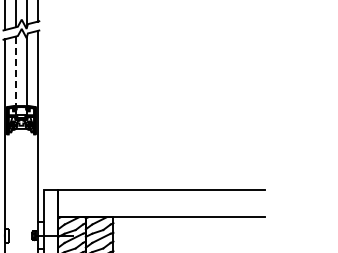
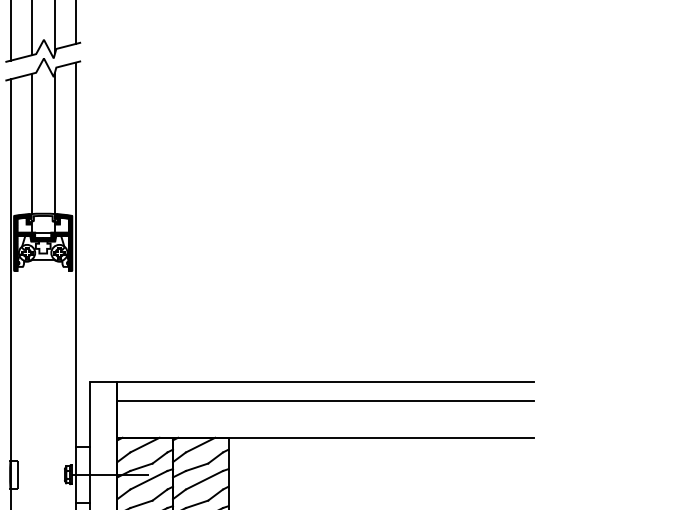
line: (15, 71) -> (31, 144), dashed -> solid
line: (161, 198) -> (325, 400), added

